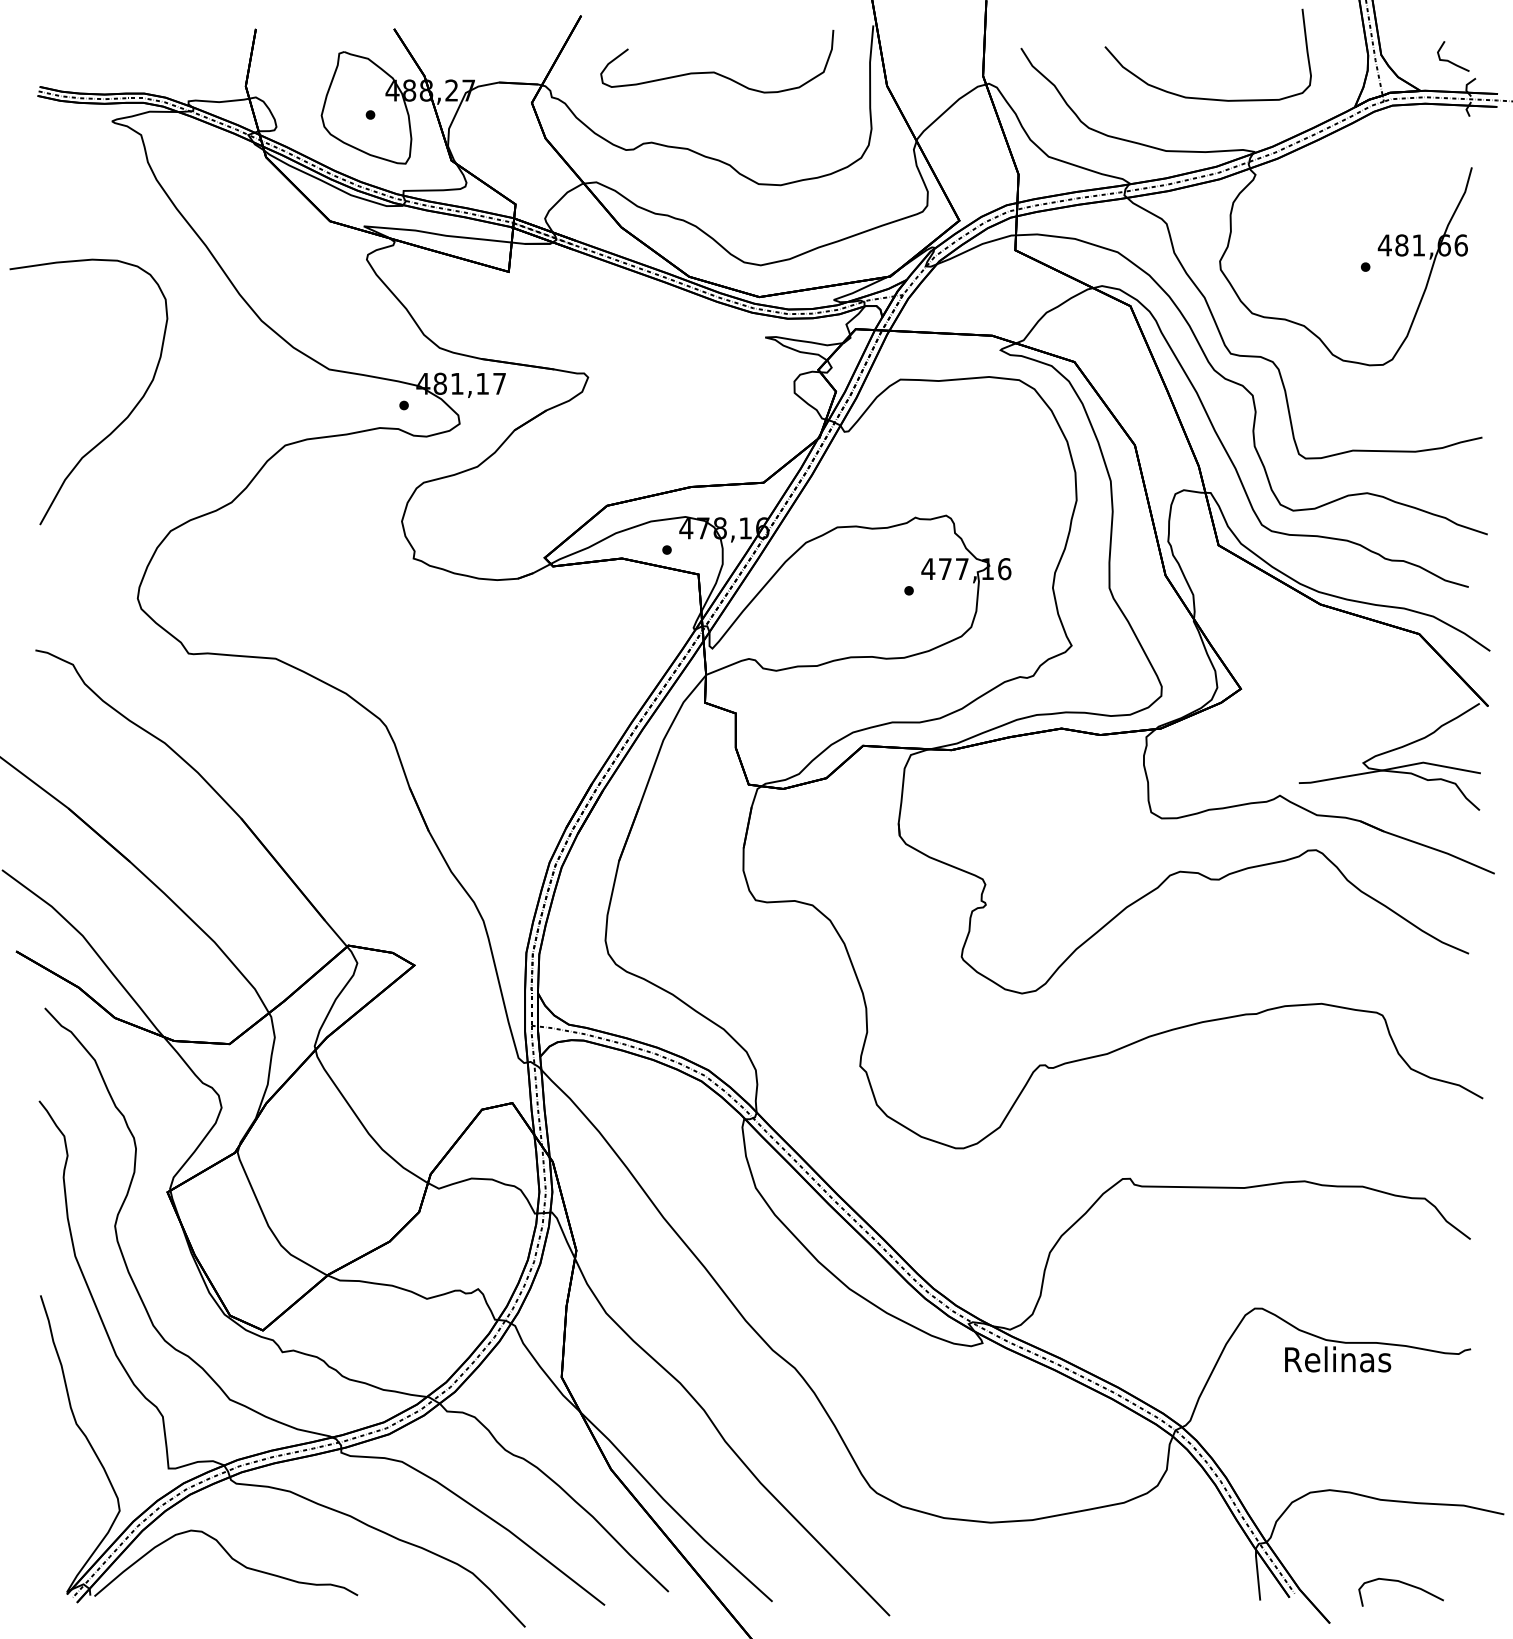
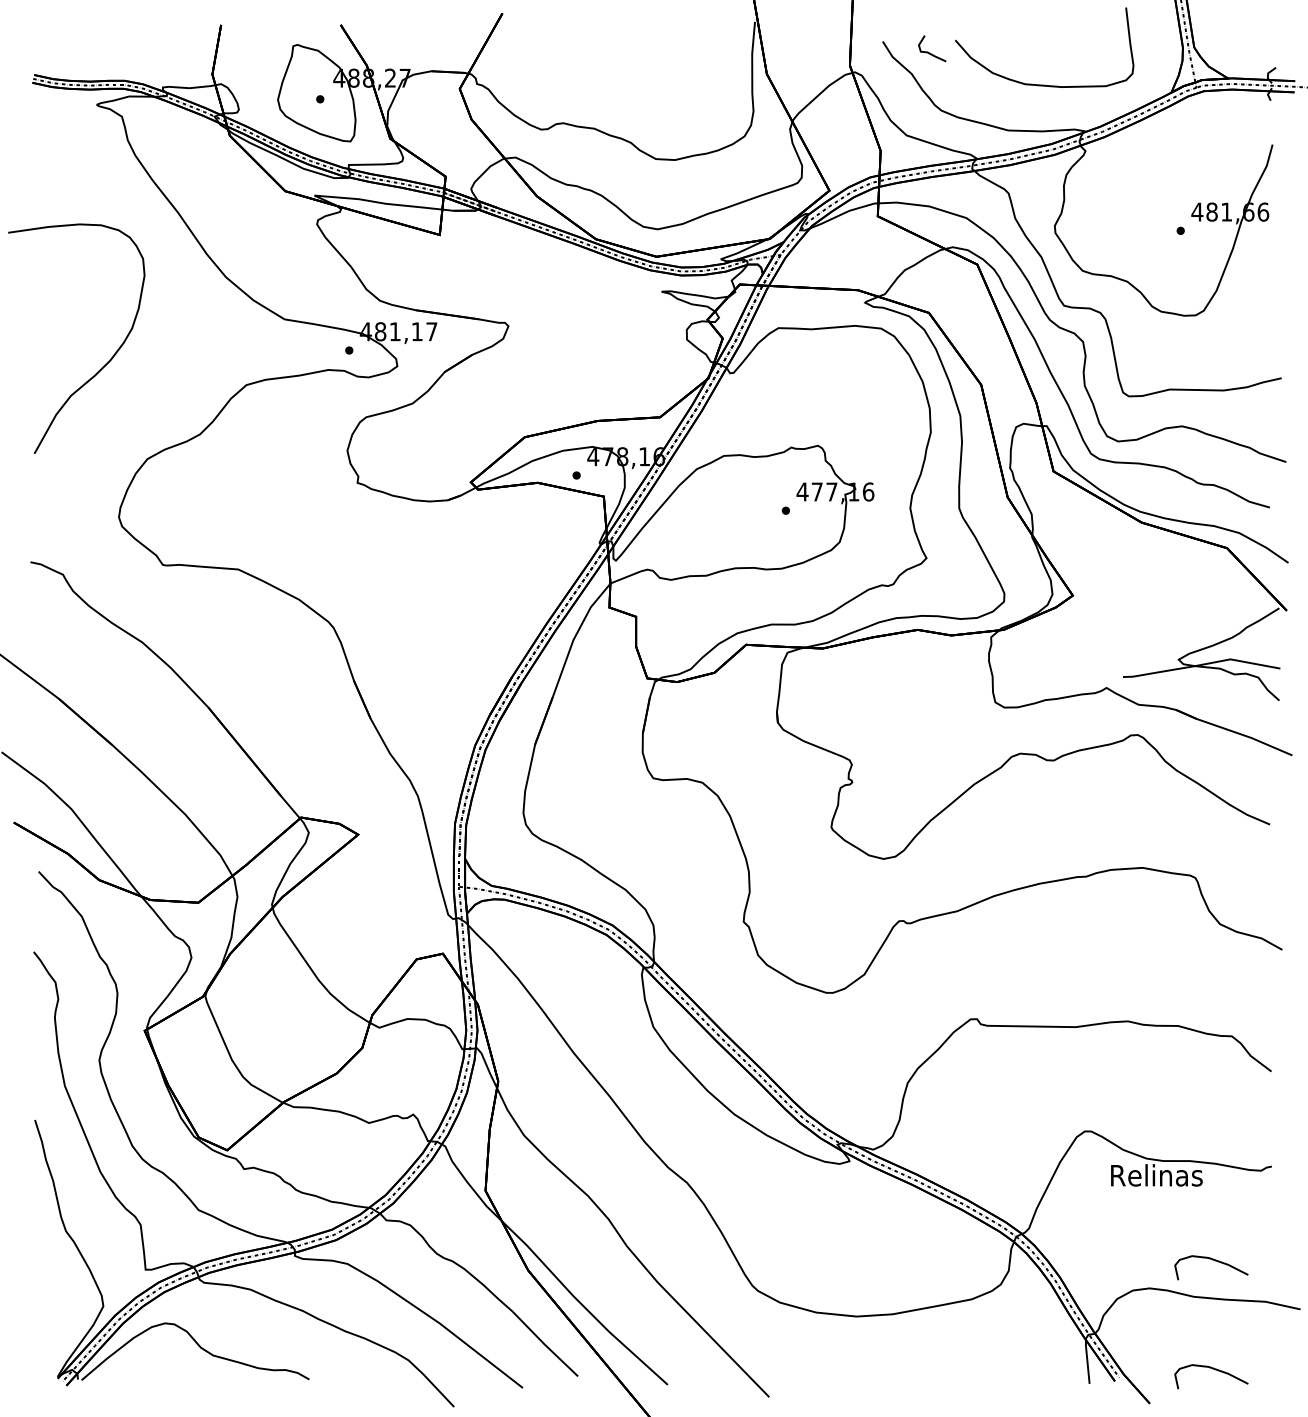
curve: (1451, 61) -> (930, 53), moved
curve: (714, 71) -> (617, 61), removed
curve: (1404, 1458) -> (1214, 1261), added

